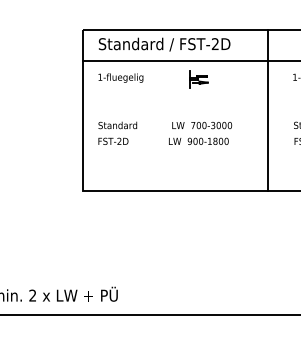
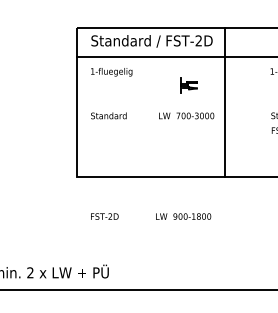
part: (198, 79) -> (188, 85), moved
line: (268, 109) -> (225, 101), moved
text: (164, 141) -> (151, 216), moved

